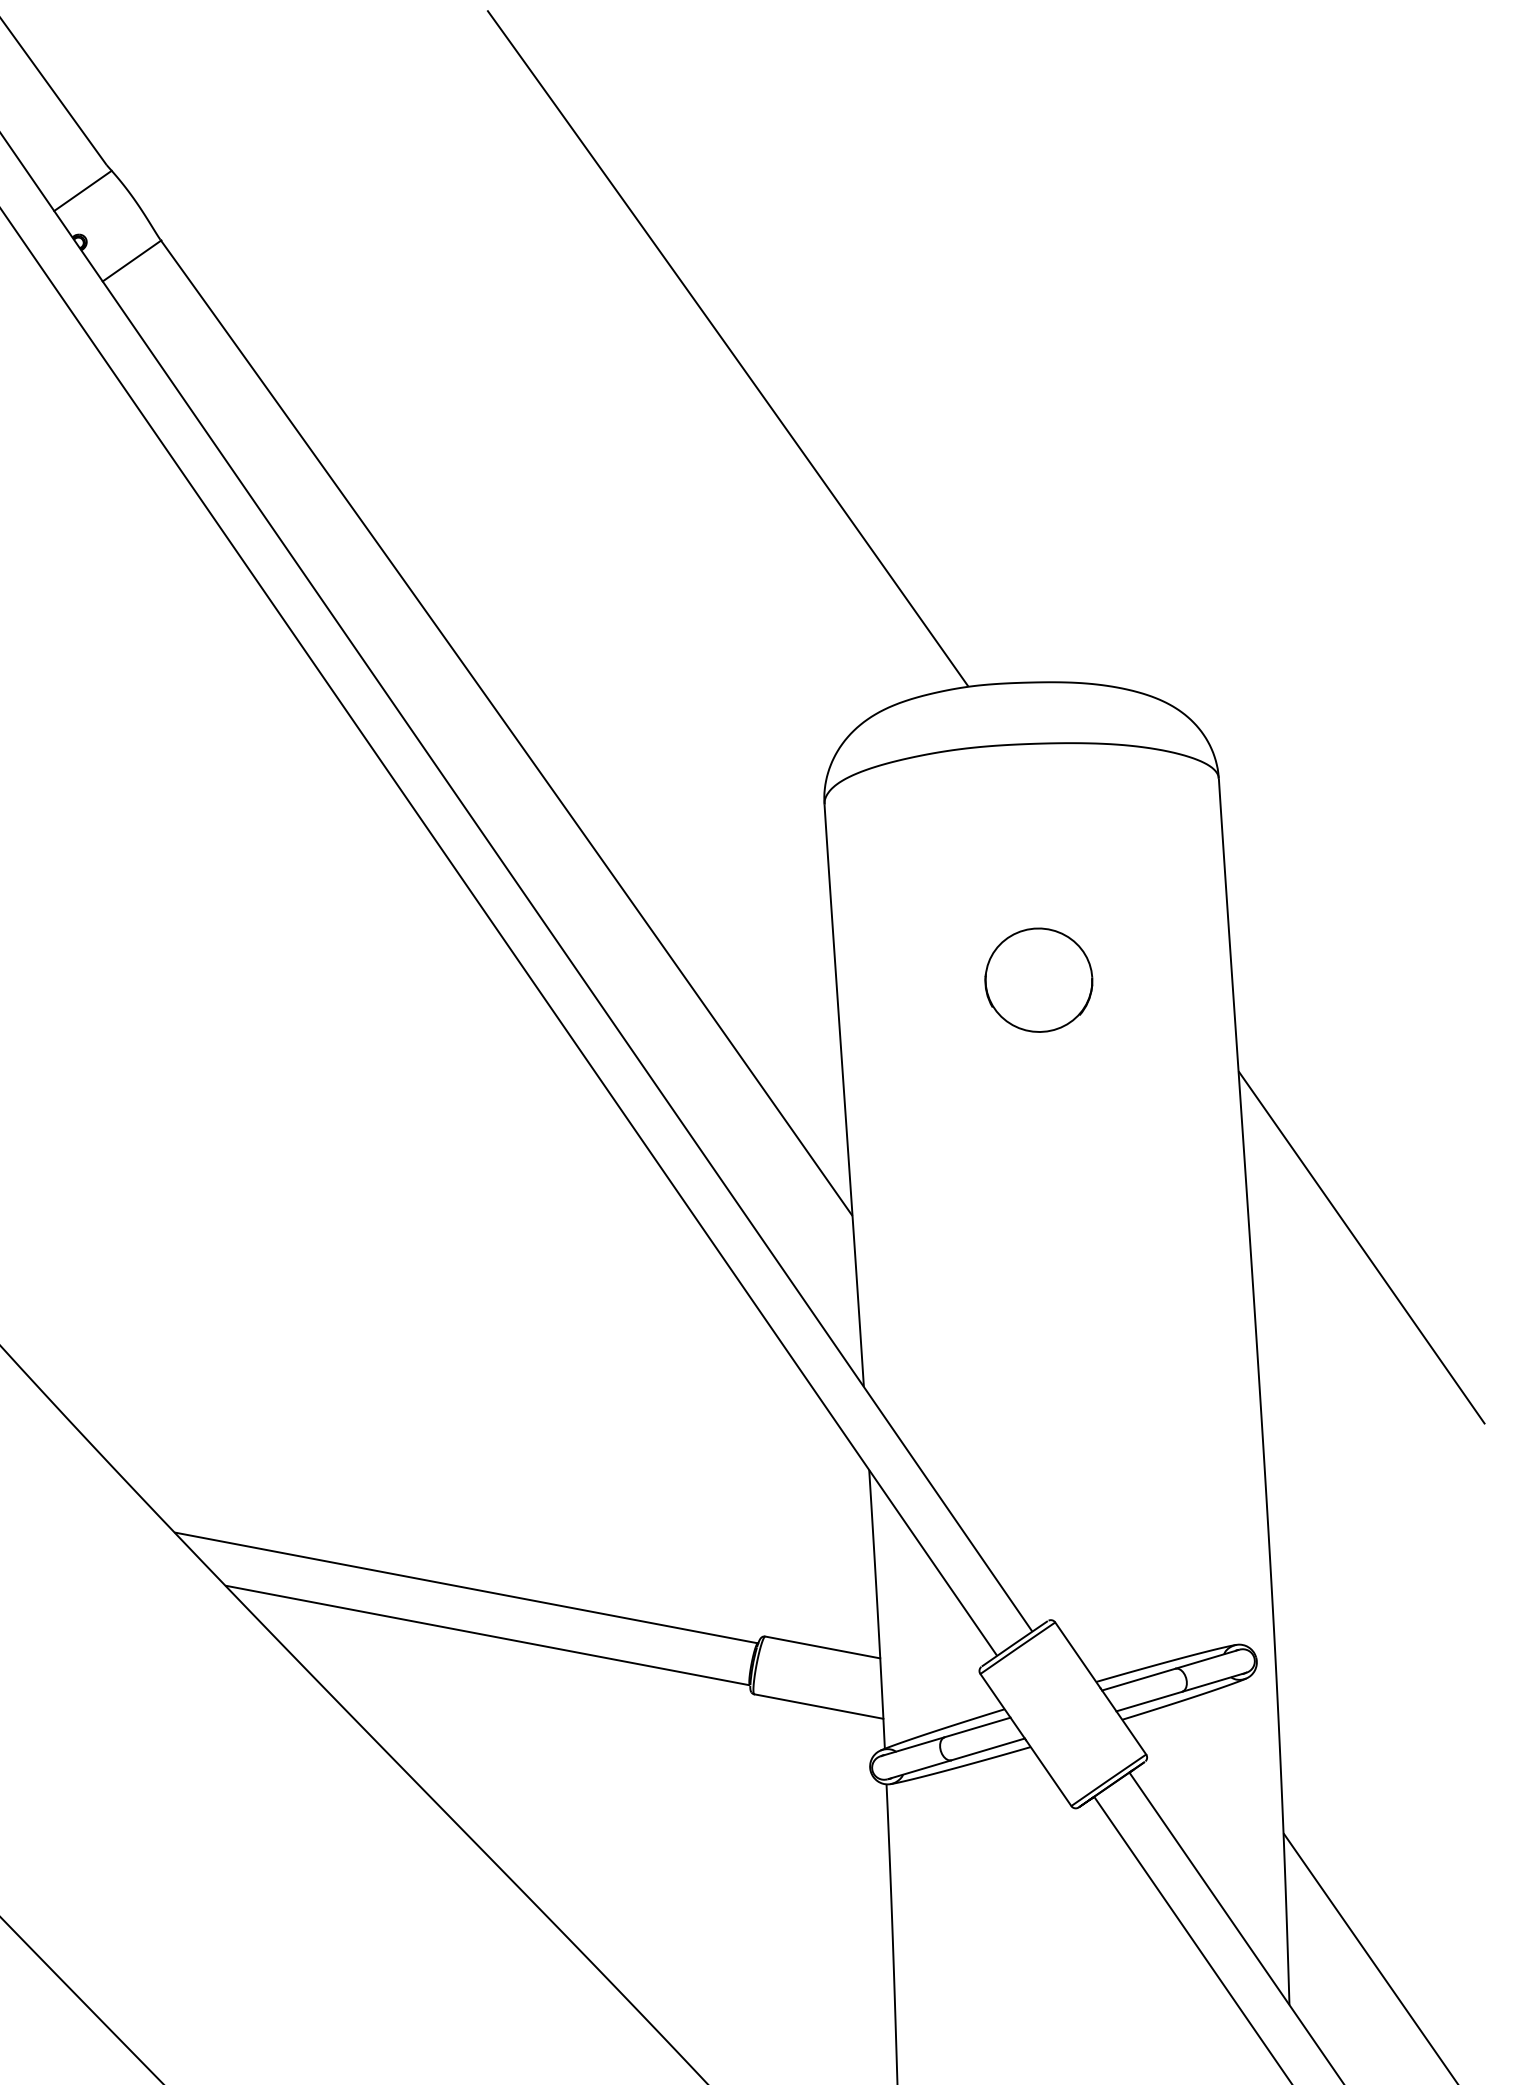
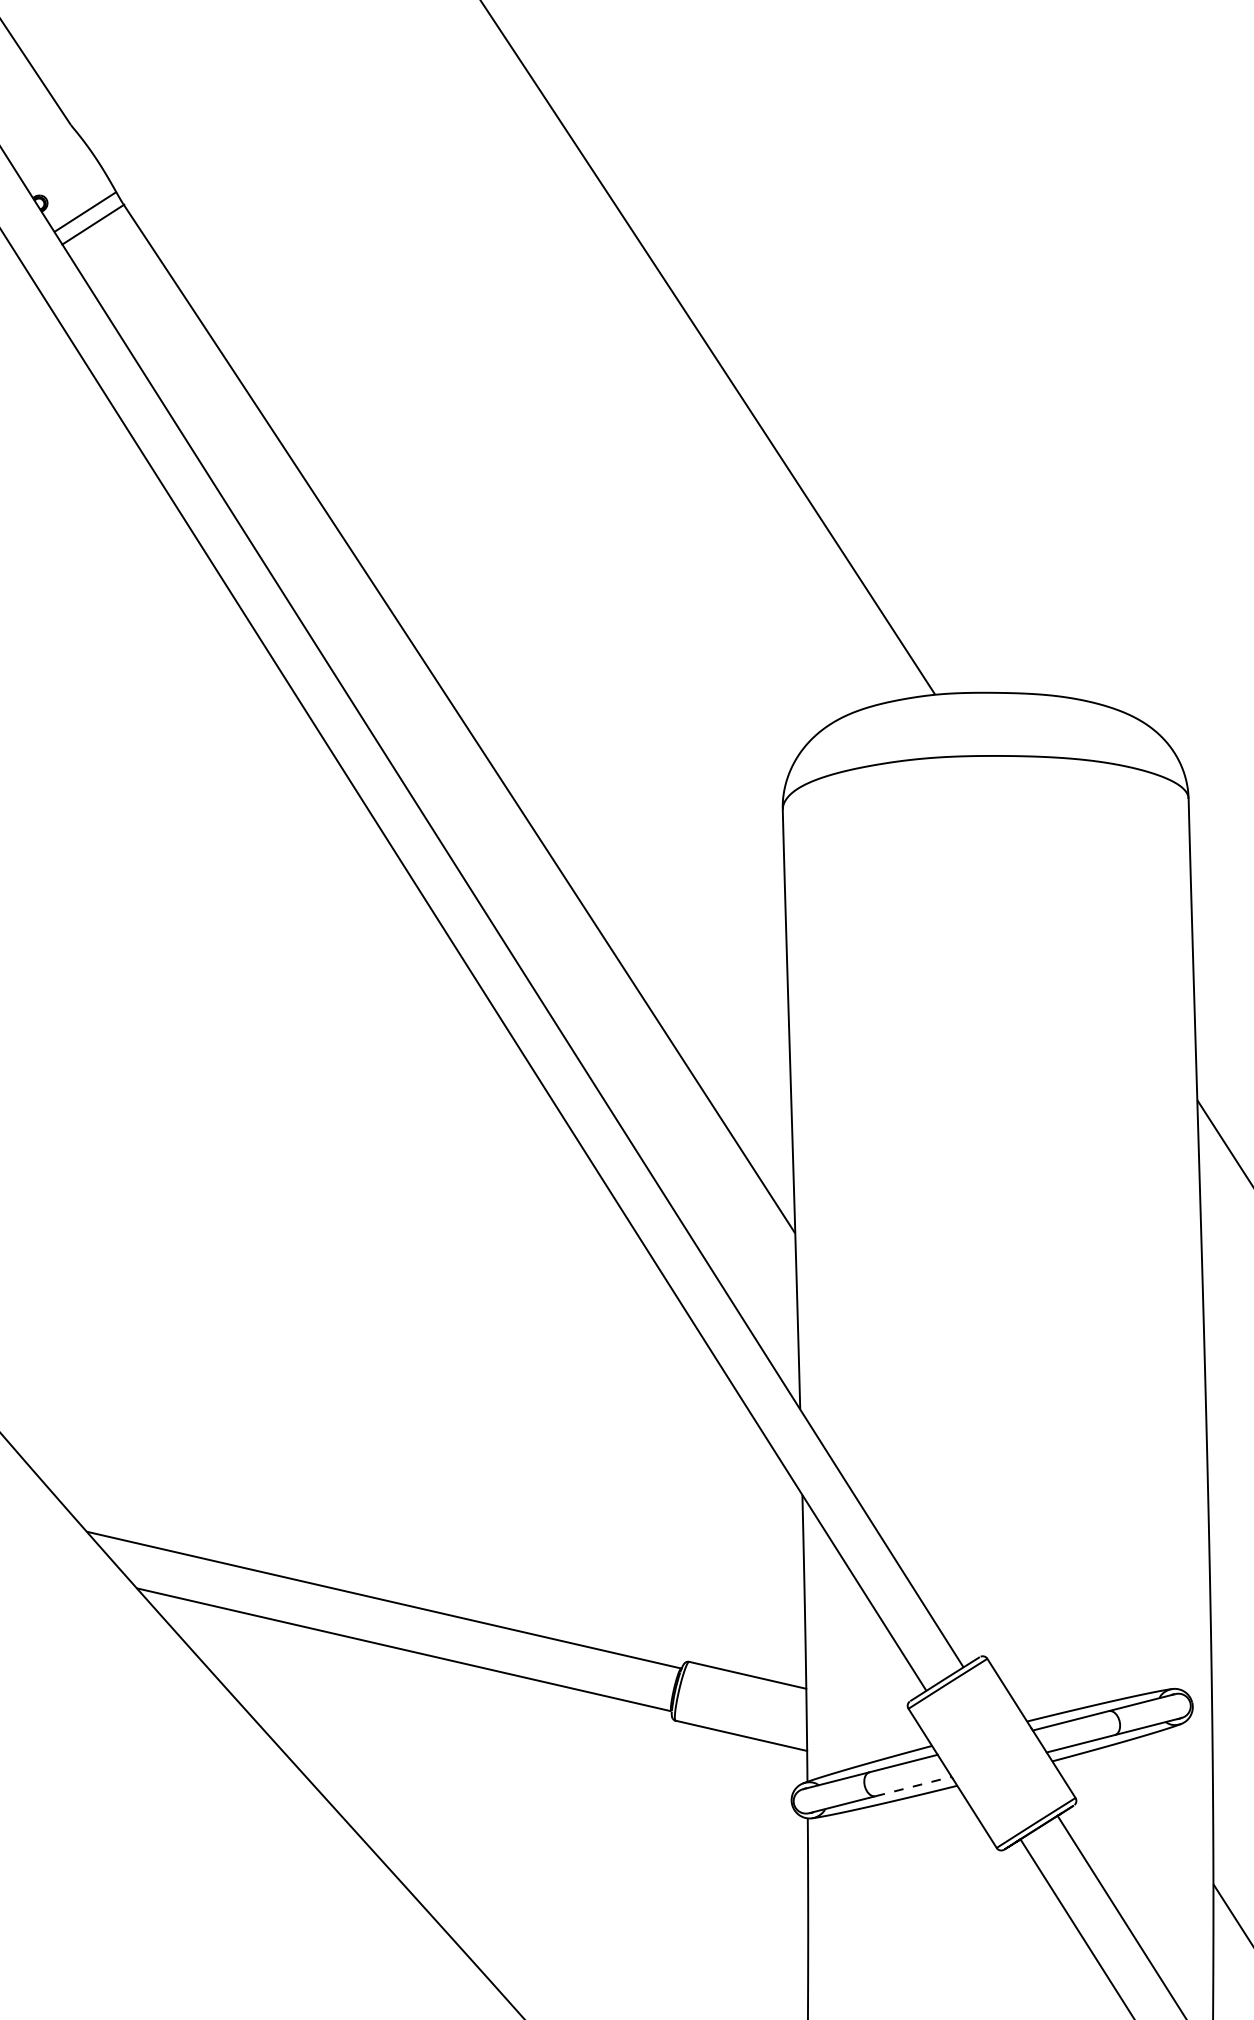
line: (82, 190) -> (85, 211), moved
part: (1038, 979) -> (995, 998), removed
line: (988, 1749) -> (913, 1786), solid -> dashed

